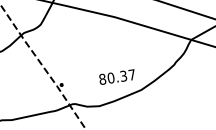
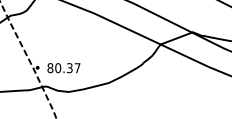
text: (116, 77) -> (63, 68), moved

